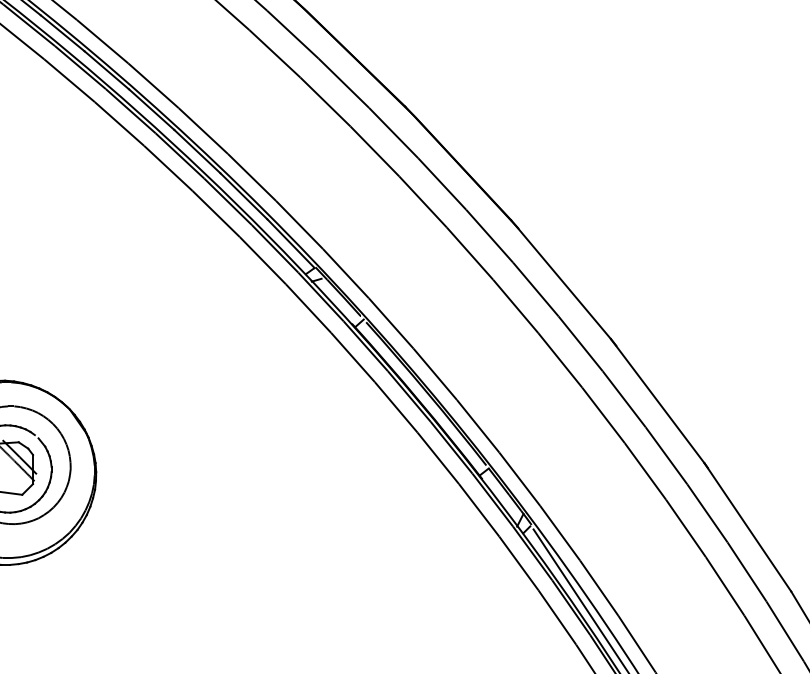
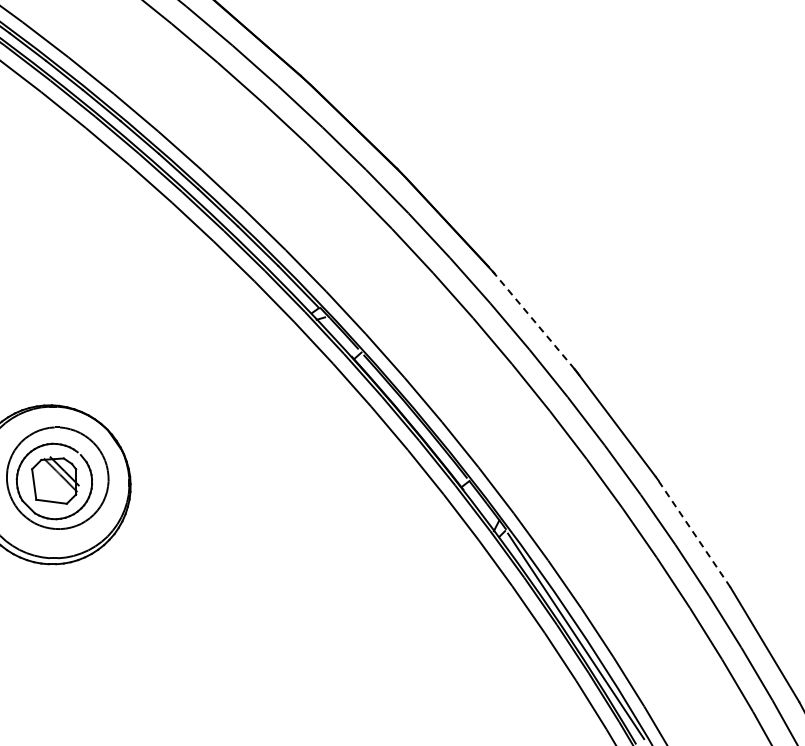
line: (560, 280) -> (531, 318), solid -> dashed
line: (747, 526) -> (692, 531), solid -> dashed

